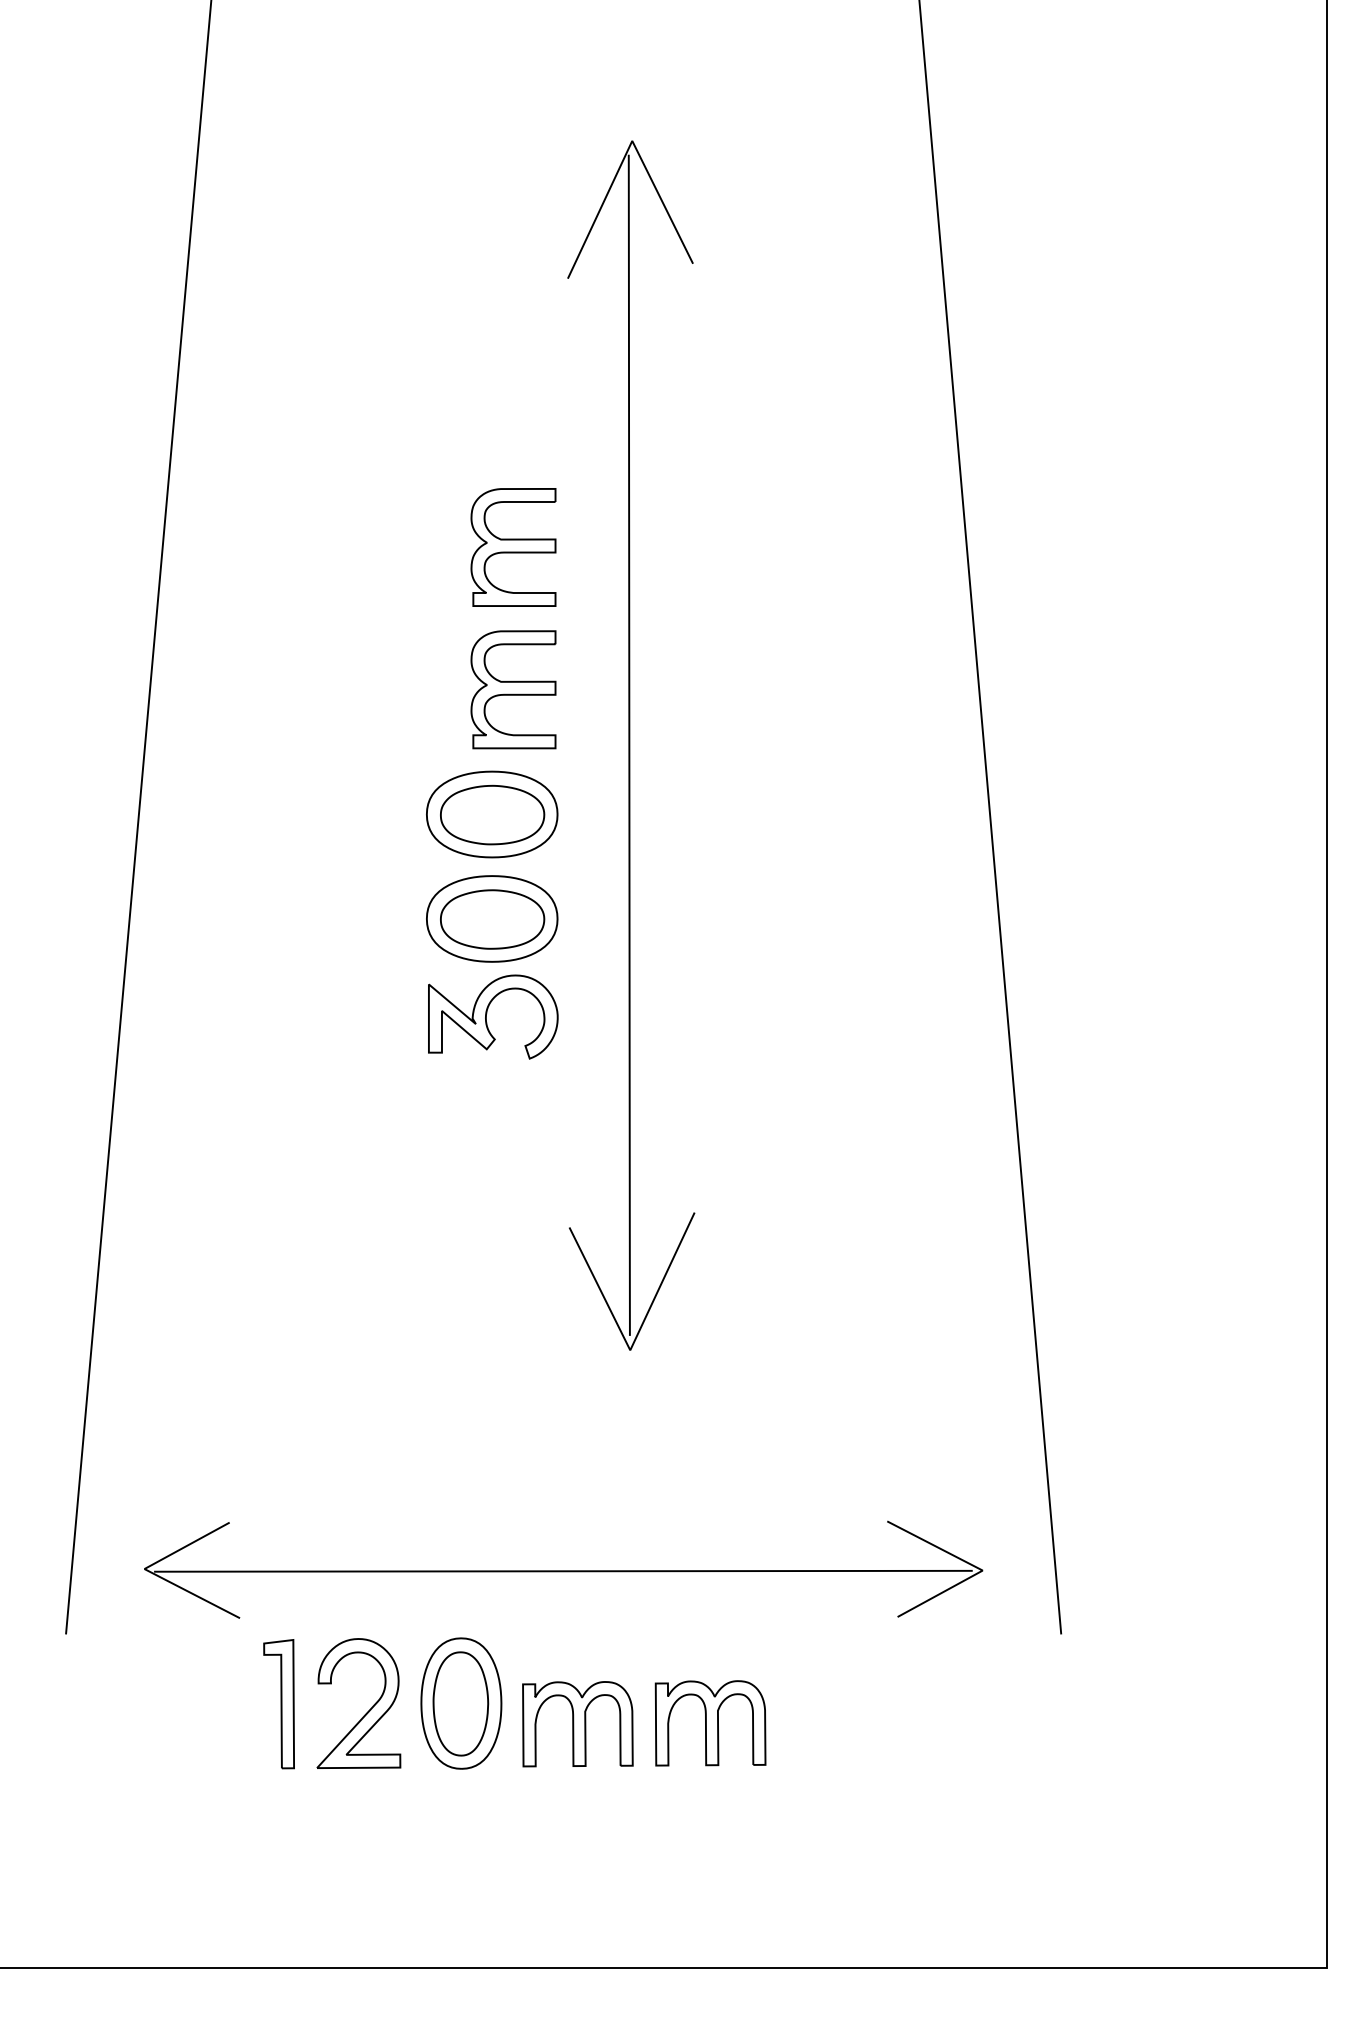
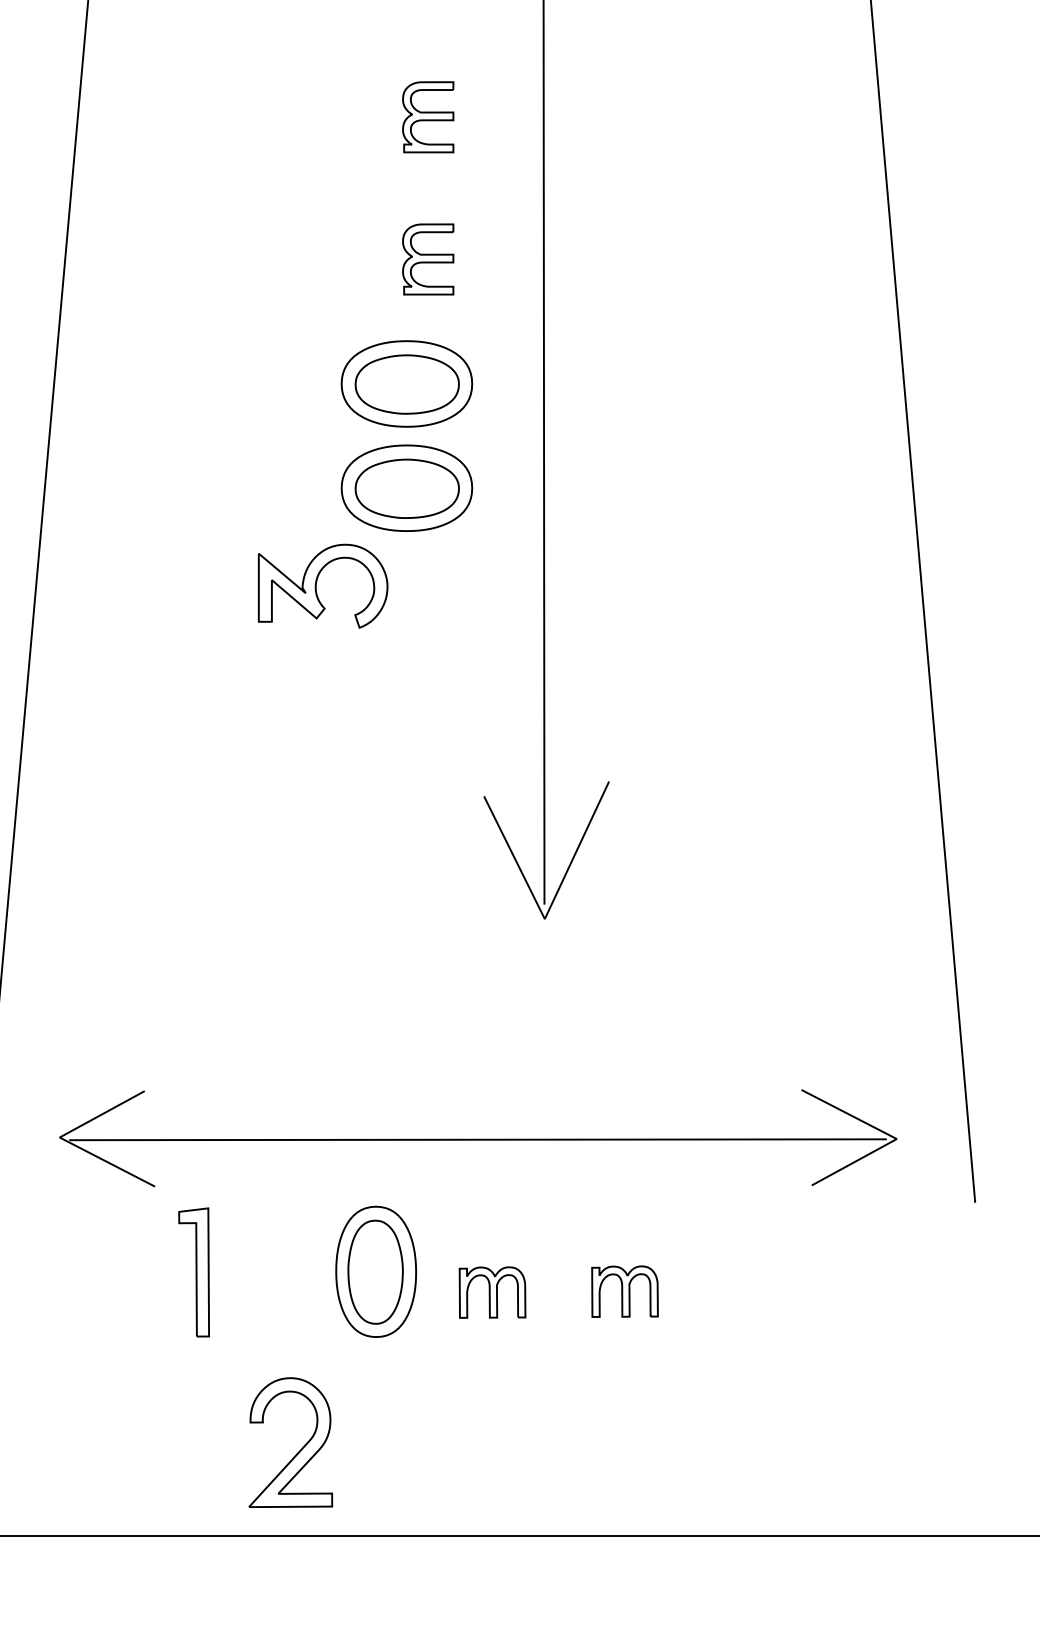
part: (513, 547) -> (428, 117), size x0.6
part: (513, 689) -> (428, 259), size x0.6
part: (487, 1013) -> (317, 582), moved
part: (367, 1711) -> (299, 1450), moved
part: (710, 1723) -> (624, 1291), size x0.6
part: (577, 1724) -> (492, 1292), size x0.6

